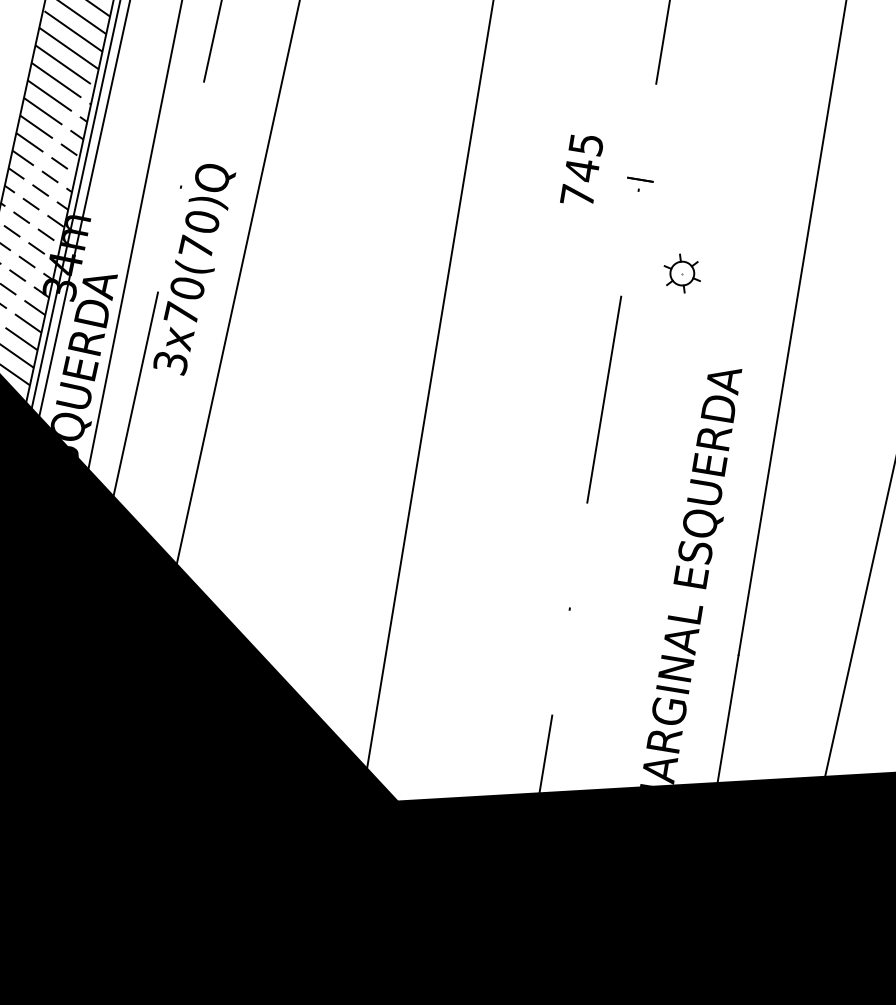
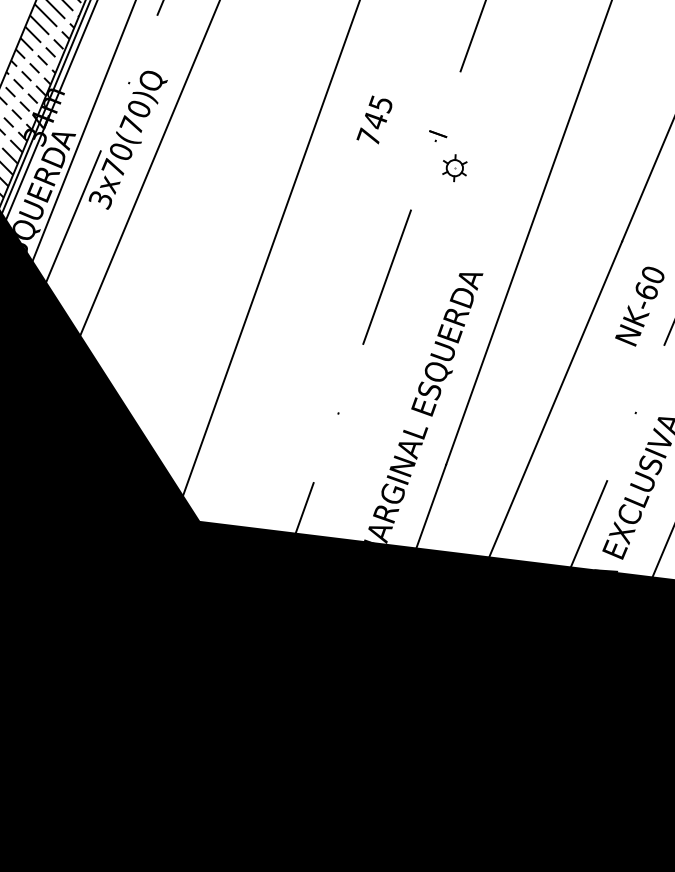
text: (580, 168) -> (374, 119), moved
part: (681, 274) -> (454, 168), moved

